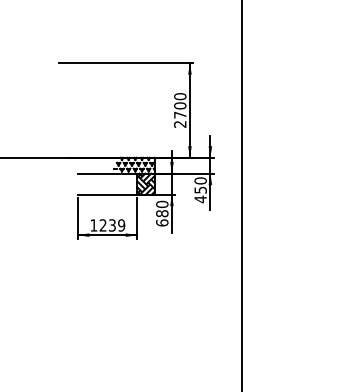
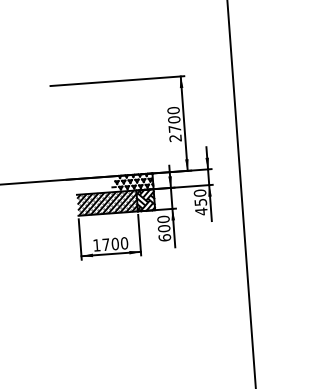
hatch: (107, 183) -> (107, 202), added
text: (162, 213) -> (164, 228), 680 -> 600
text: (112, 225) -> (115, 244), 1239 -> 1700

